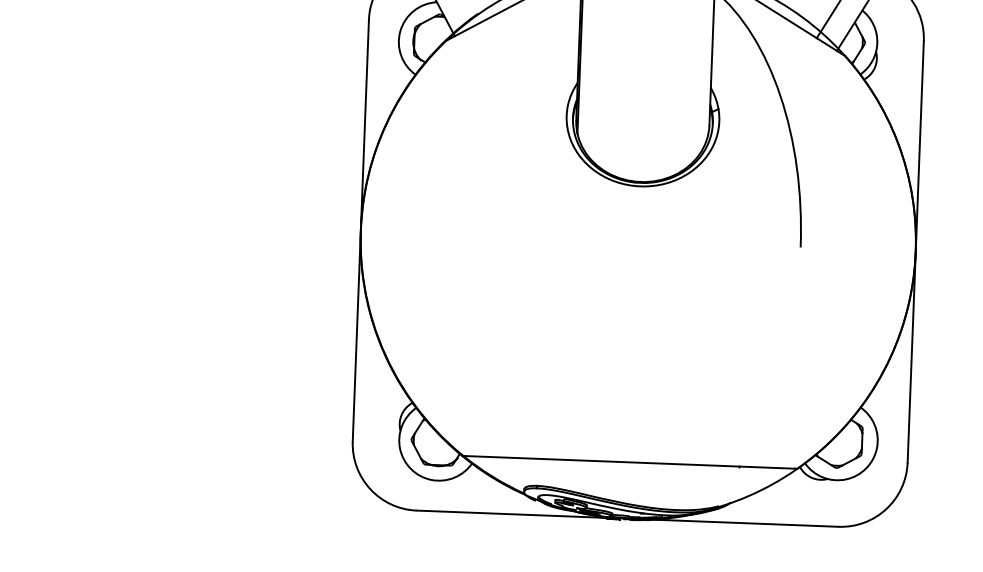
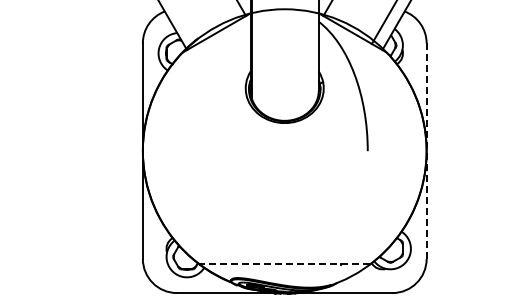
line: (915, 252) -> (426, 151), solid -> dashed
line: (629, 462) -> (284, 264), solid -> dashed

